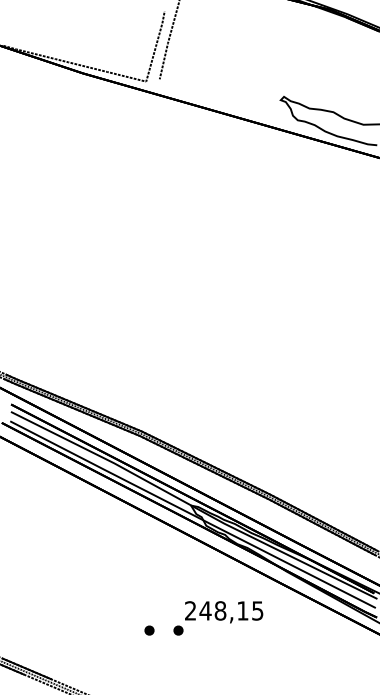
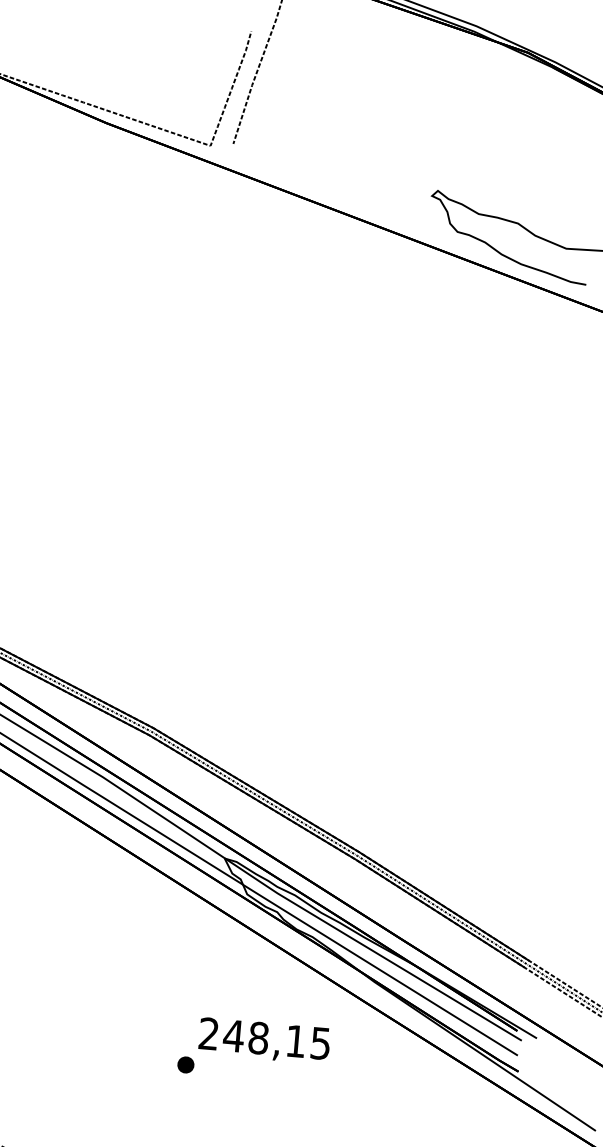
part: (149, 630) -> (137, 1060), removed

